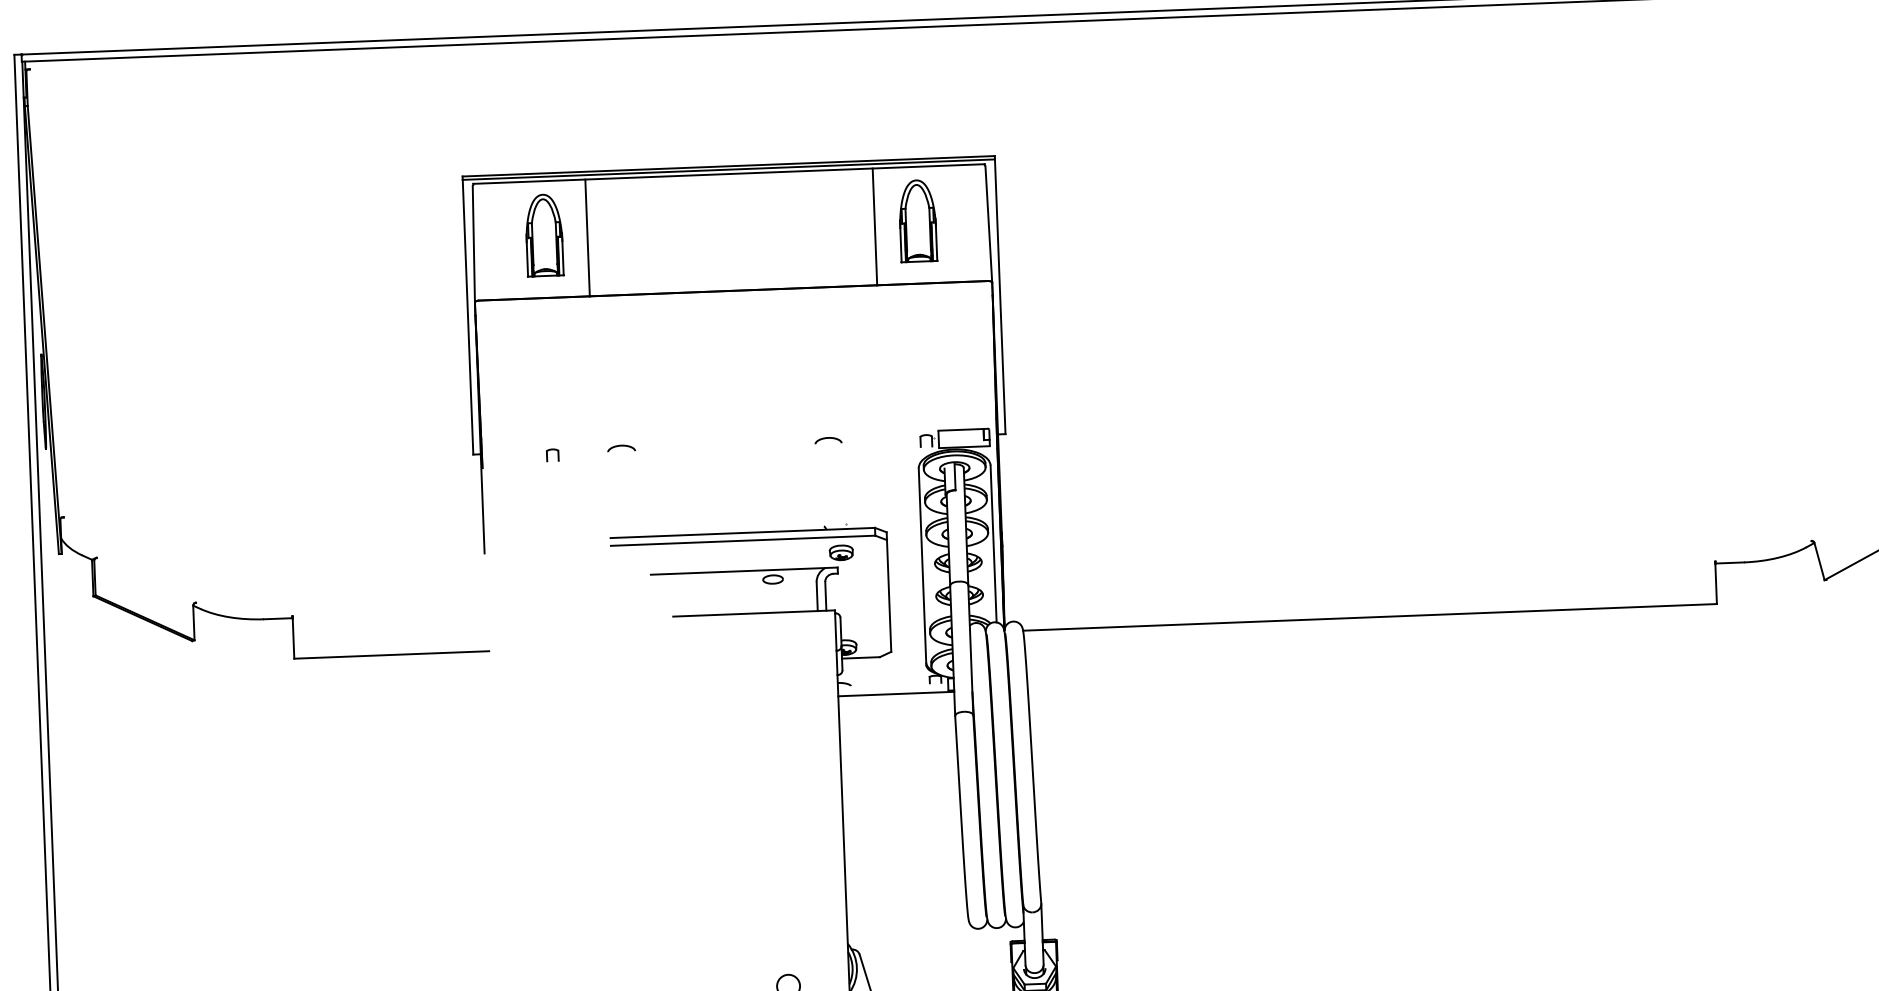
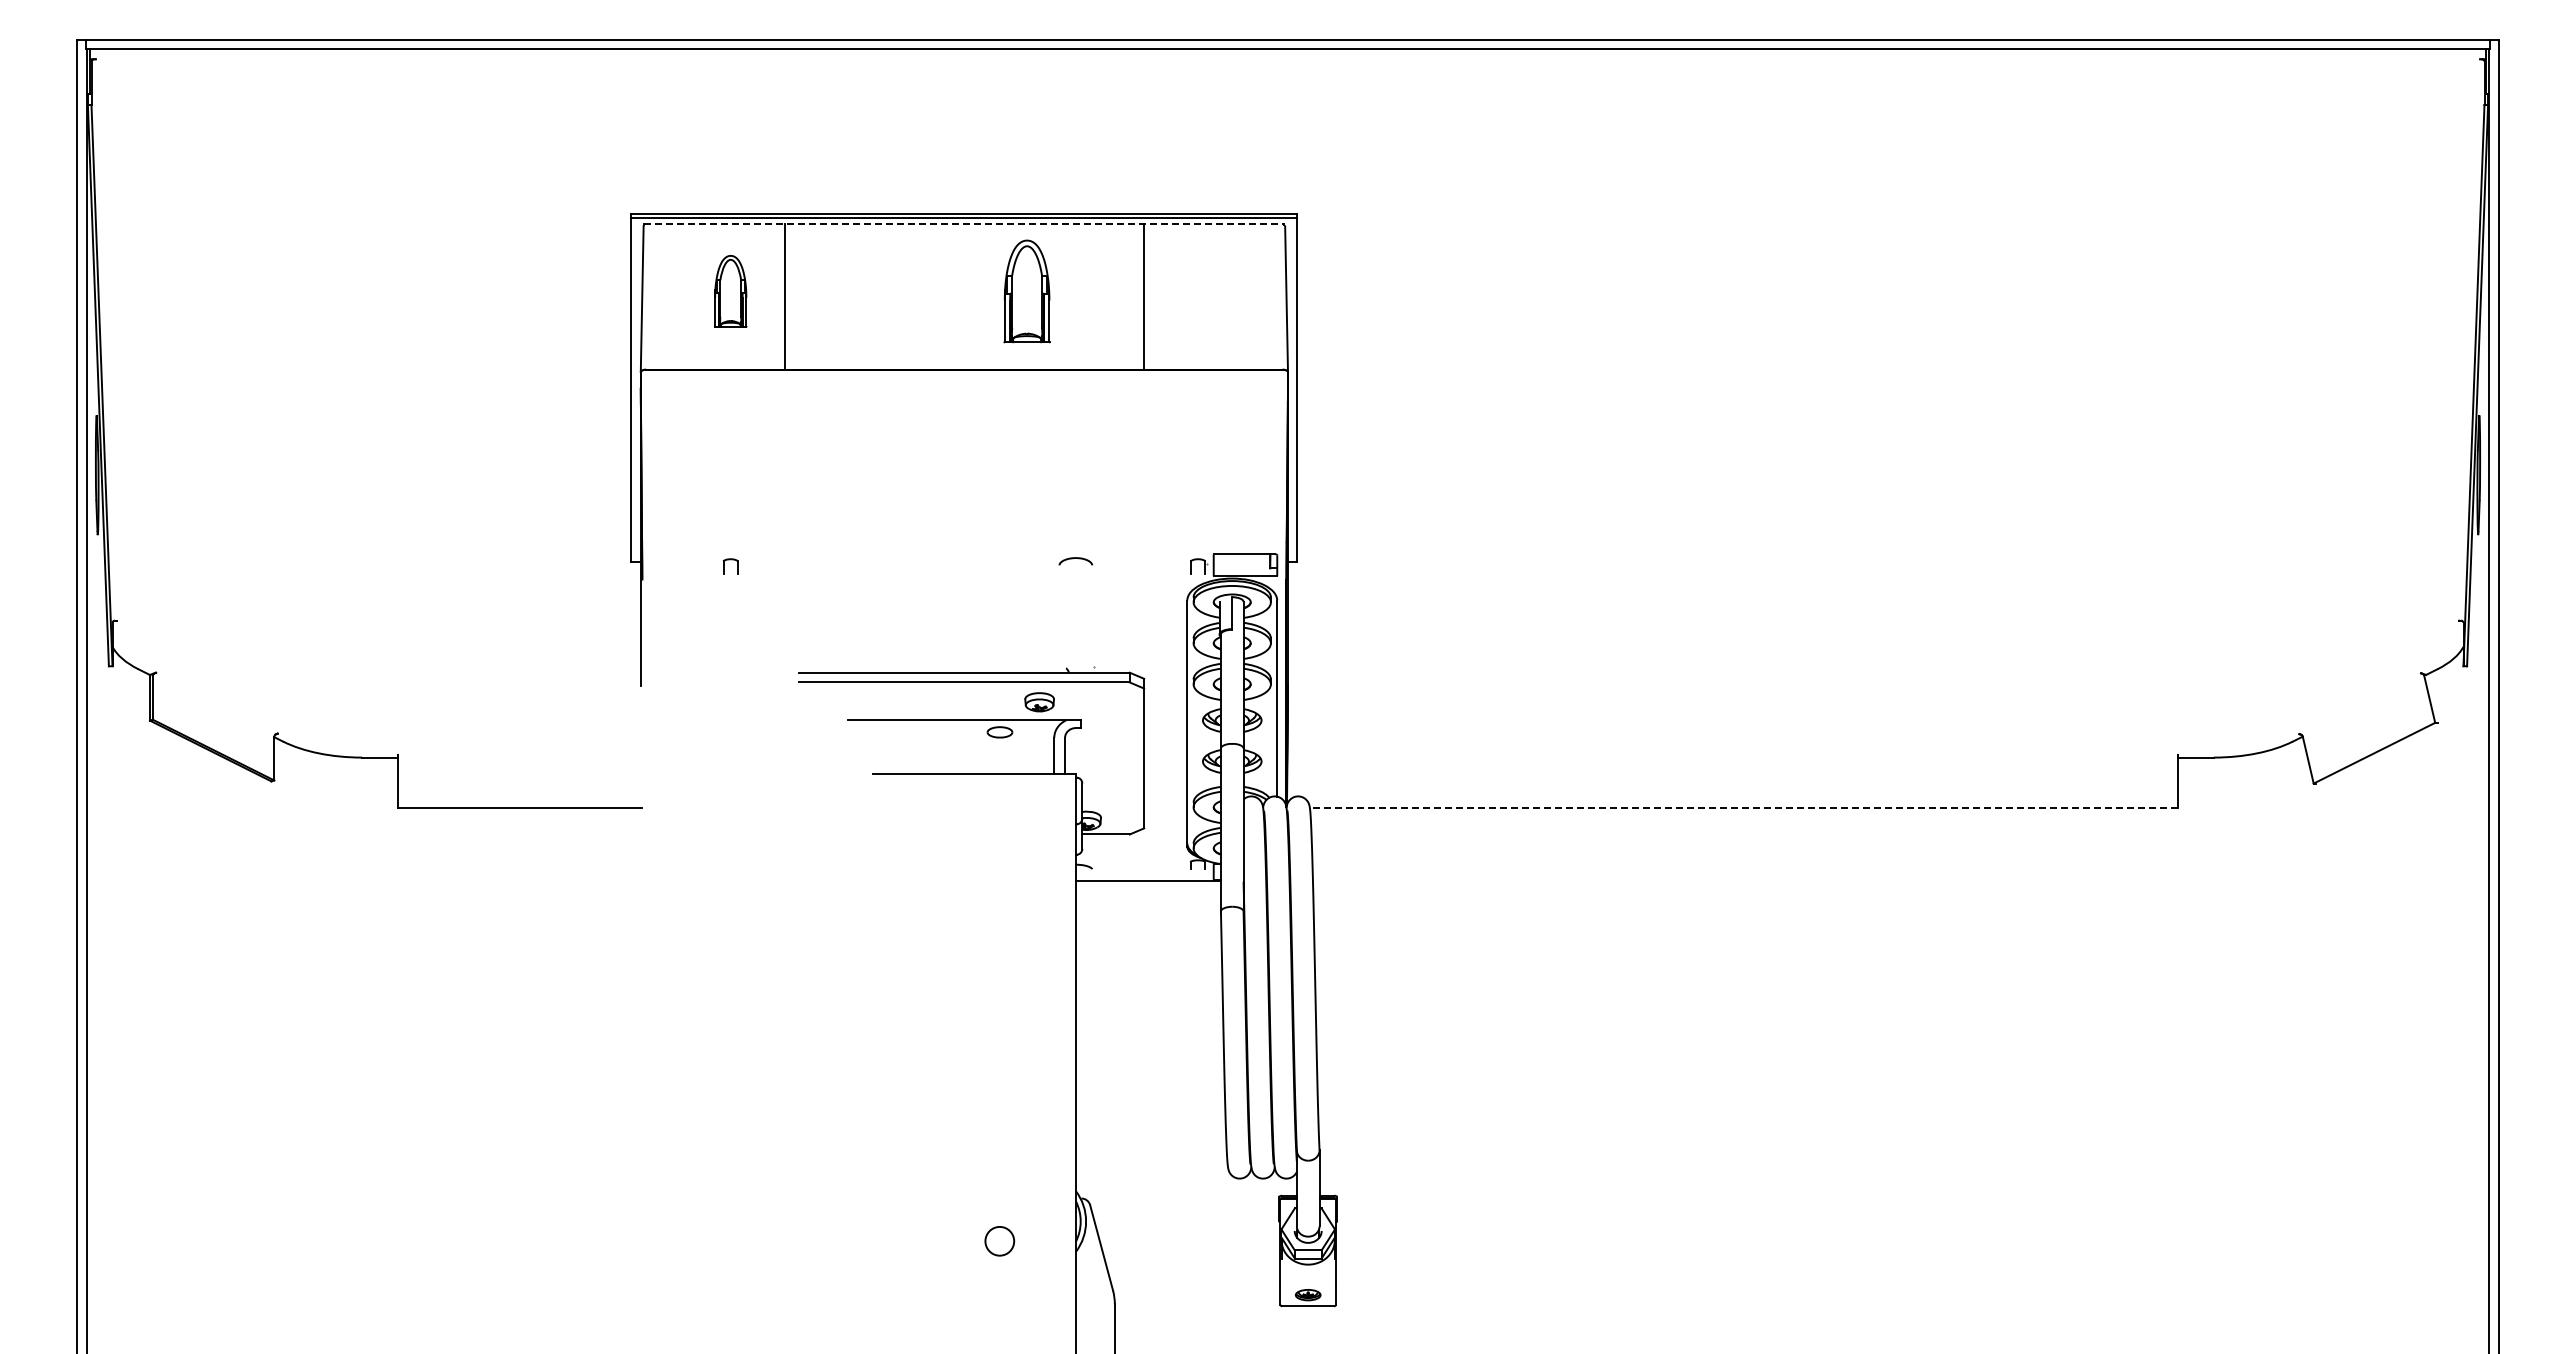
line: (729, 173) -> (964, 223), solid -> dashed
part: (917, 221) -> (1026, 291), moved
part: (544, 235) -> (730, 291), size x0.7
curve: (621, 446) -> (816, 558), removed
part: (841, 553) -> (1039, 702), moved
line: (1369, 617) -> (1743, 808), solid -> dashed

